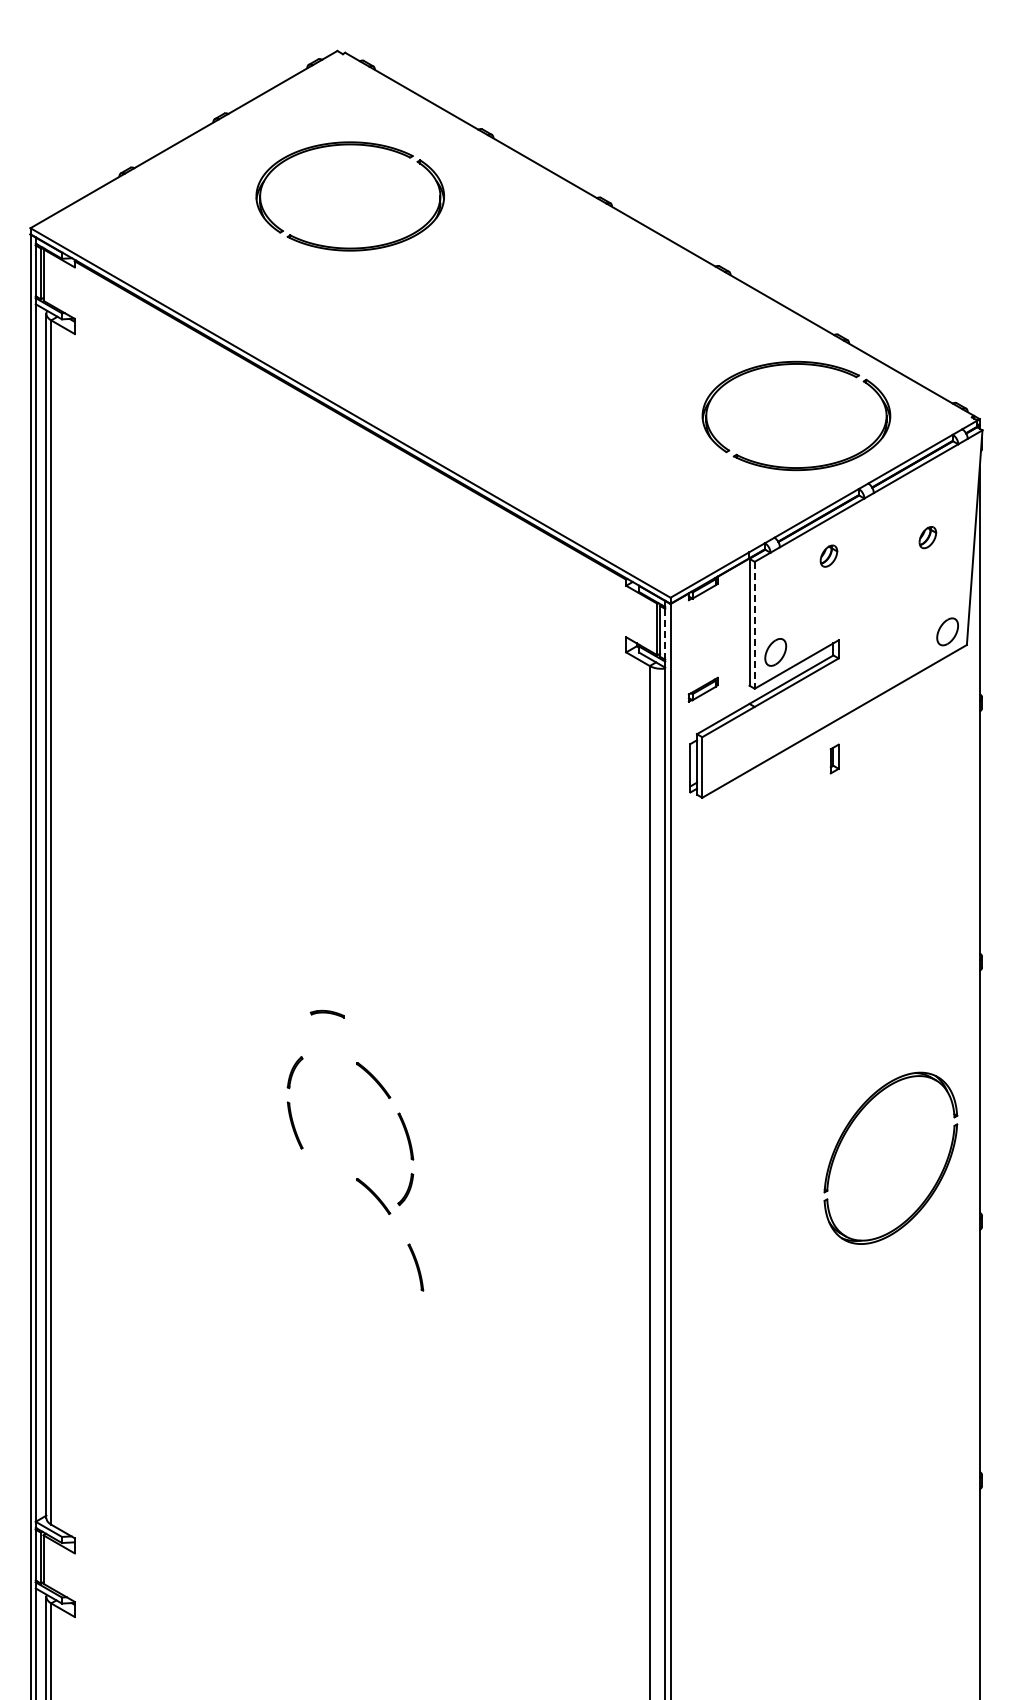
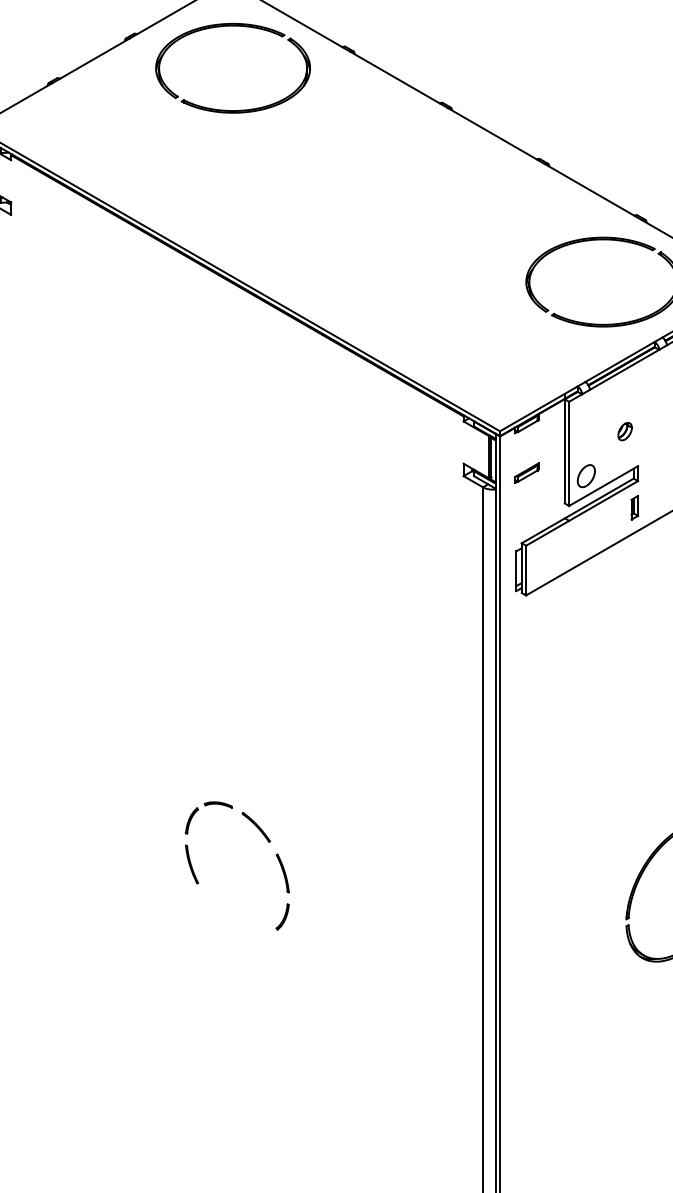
part: (349, 145) -> (232, 26), moved
part: (828, 555) -> (624, 431), moved
line: (754, 625) -> (568, 454), dashed -> solid
line: (665, 634) -> (495, 461), dashed -> solid
part: (702, 689) -> (526, 472), moved
part: (834, 758) -> (634, 507), moved
part: (326, 1013) -> (217, 804), moved
part: (373, 1196) -> (256, 922), removed
part: (415, 1267) -> (290, 980), removed

